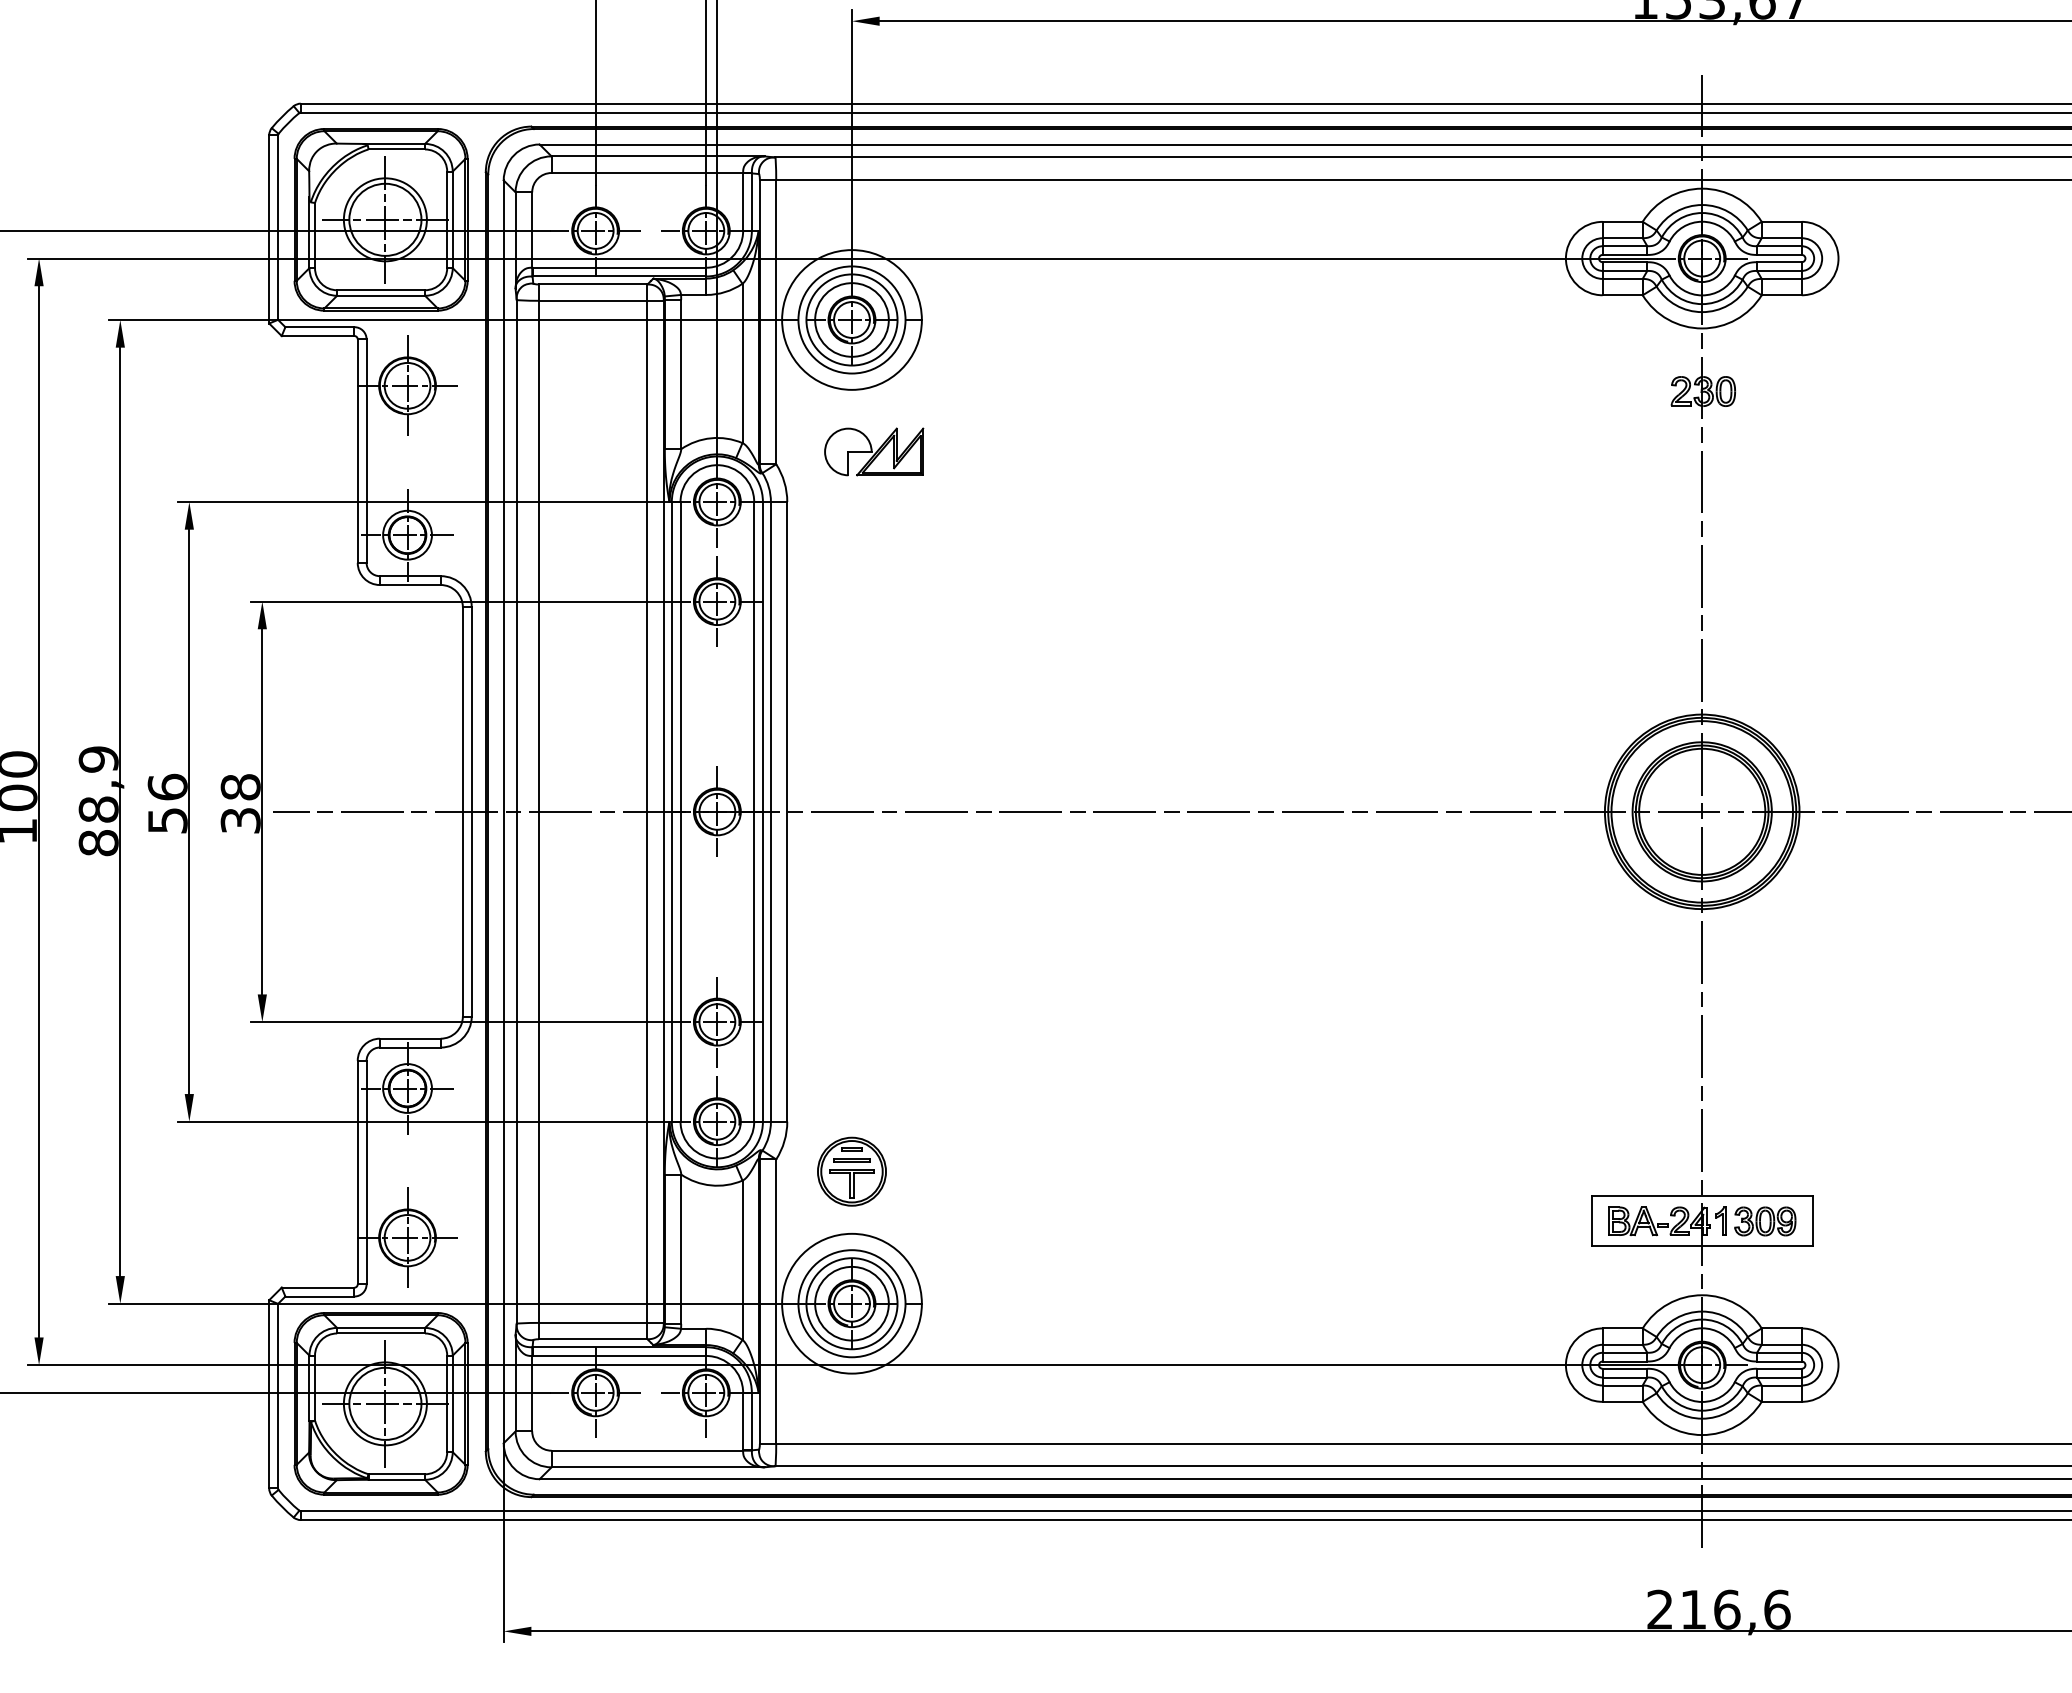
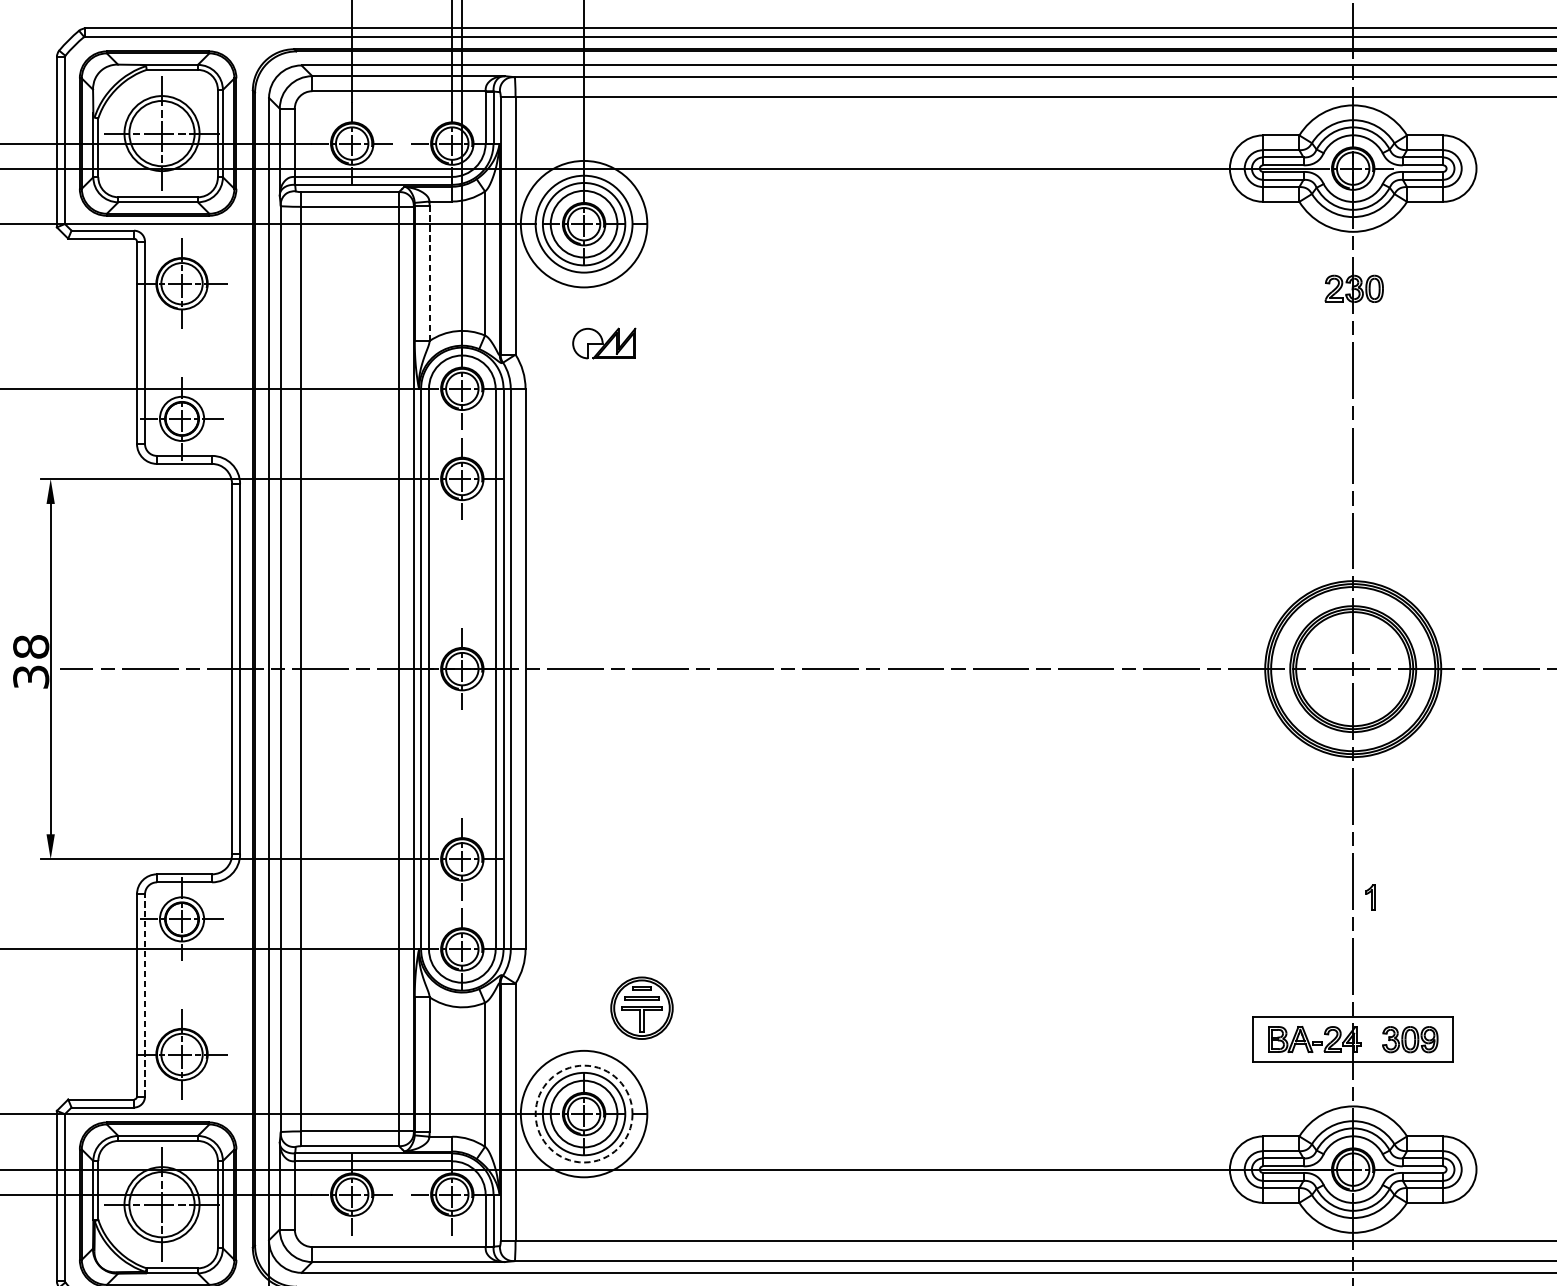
line: (681, 374) -> (429, 273), solid -> dashed
part: (874, 451) -> (604, 343), size x0.7
part: (851, 1171) -> (641, 1008), moved
line: (366, 1172) -> (144, 995), solid -> dashed
part: (1720, 1220) -> (1369, 896), moved
circle: (851, 1303) -> (583, 1113), solid -> dashed

